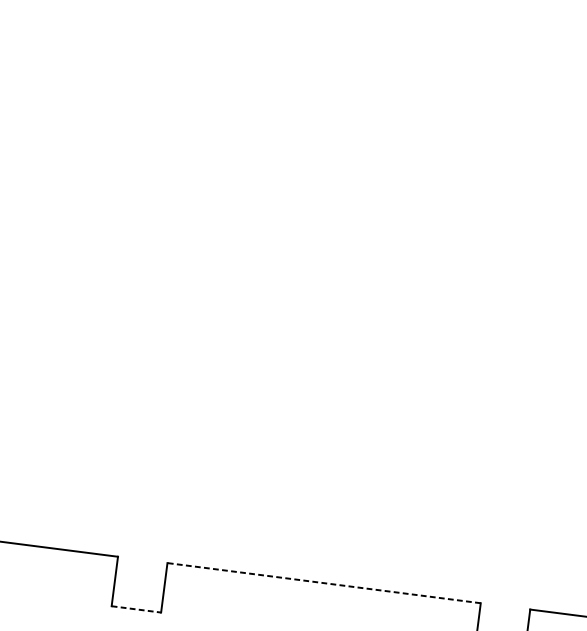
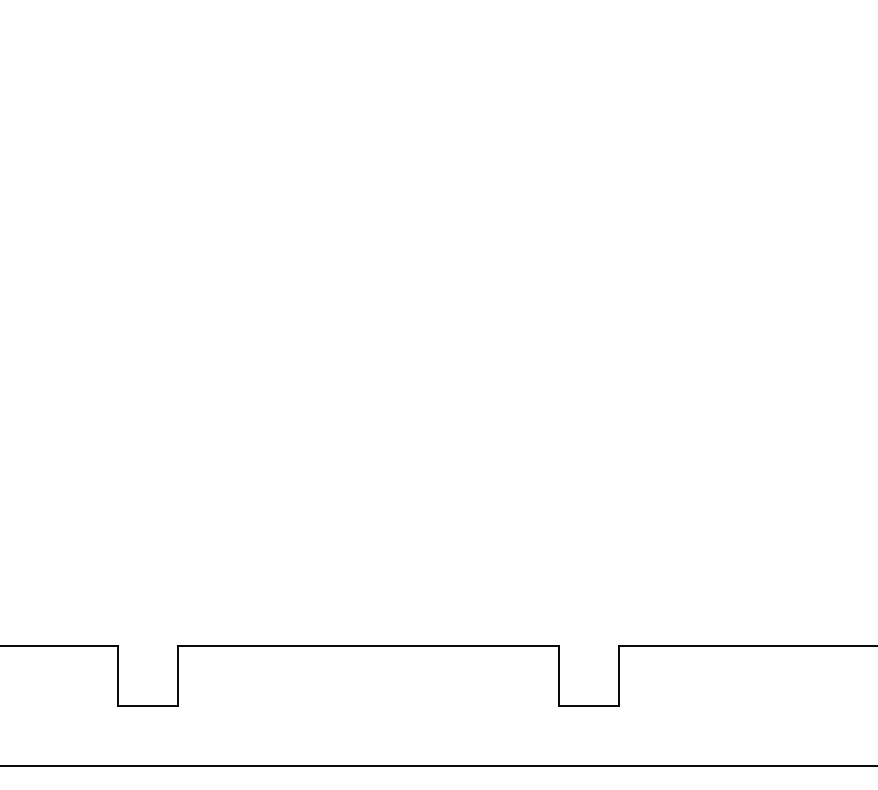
line: (324, 583) -> (368, 645), dashed -> solid
line: (137, 609) -> (148, 705), dashed -> solid

